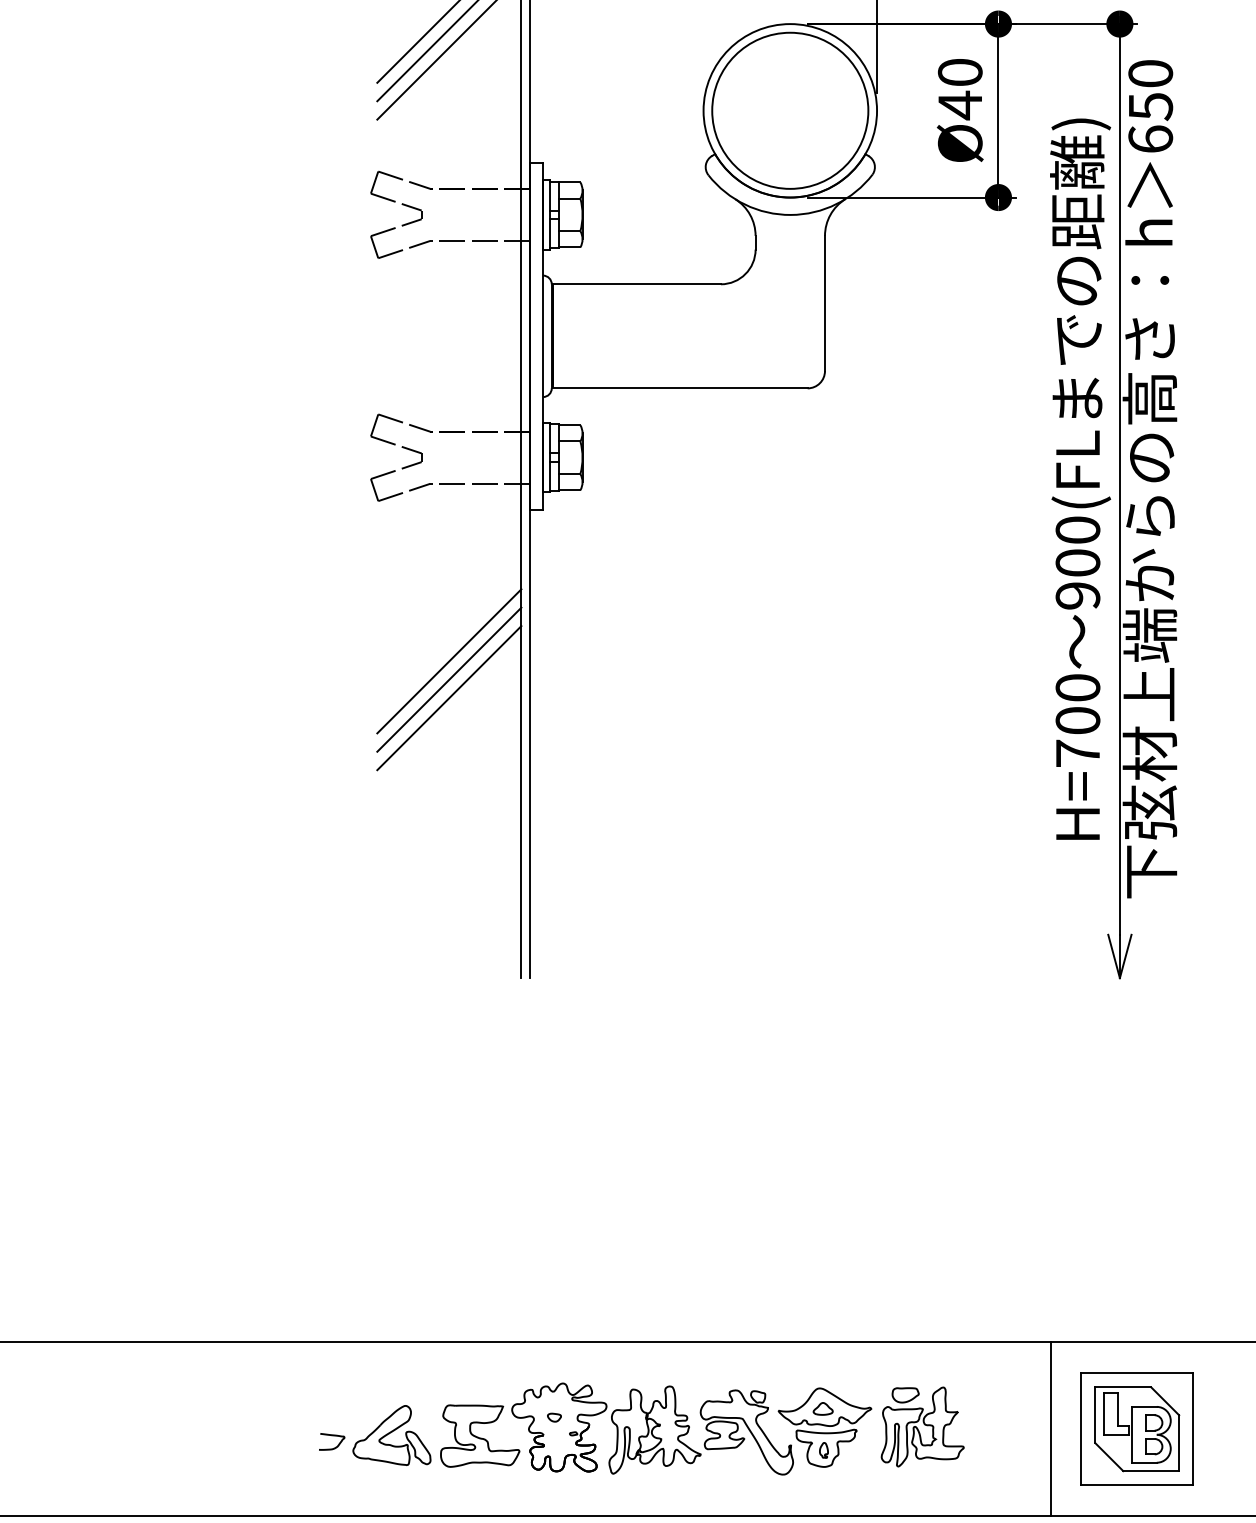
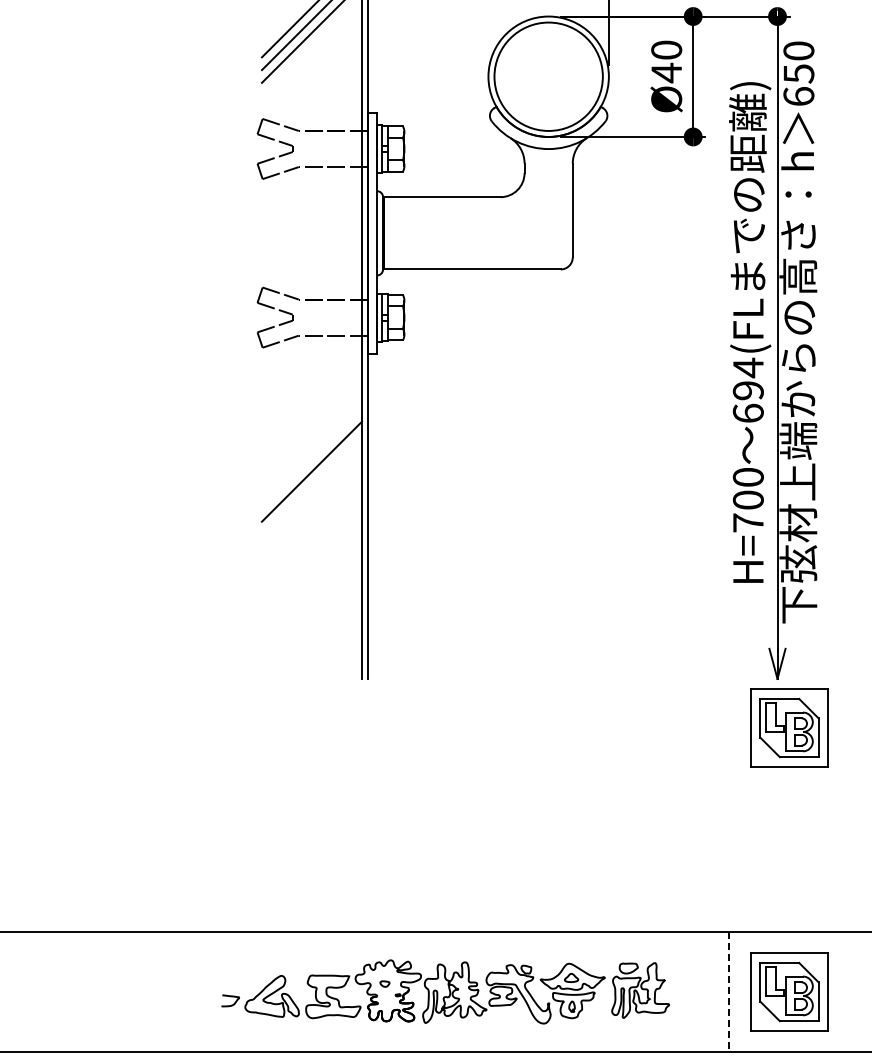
text: (1076, 561) -> (747, 389), 900(FL -> 694(FL
line: (448, 660) -> (311, 458), removed
line: (448, 698) -> (311, 484), removed
part: (1137, 1048) -> (789, 727), added
line: (1050, 1429) -> (729, 992), solid -> dashed

